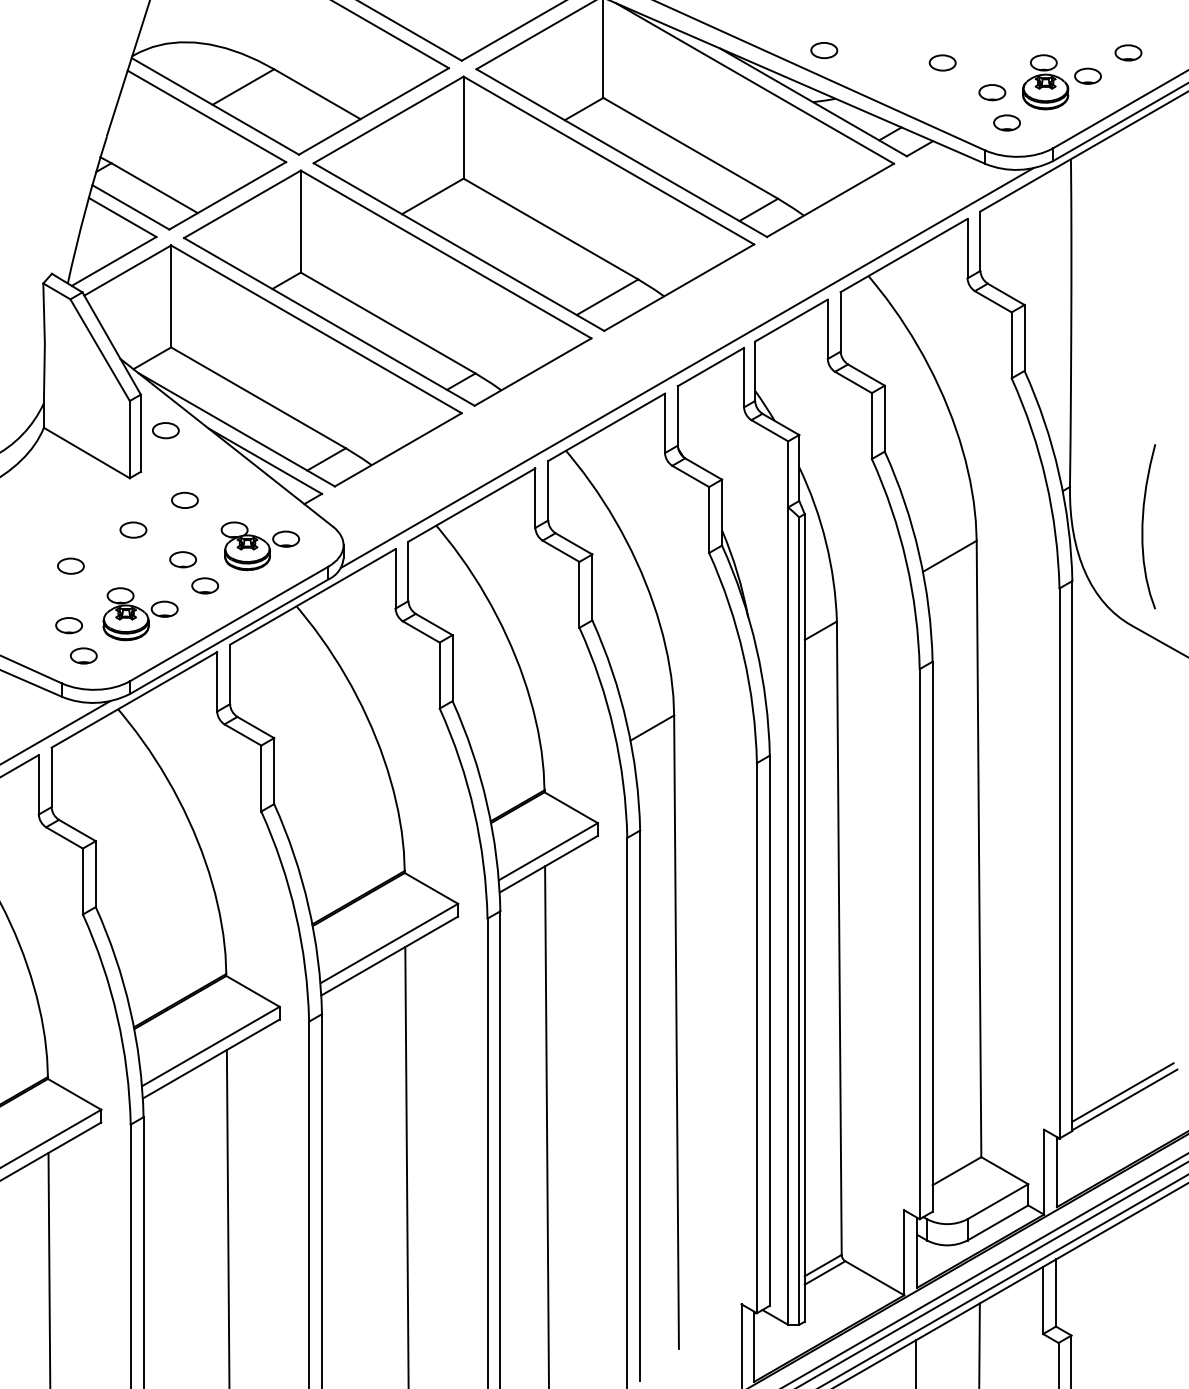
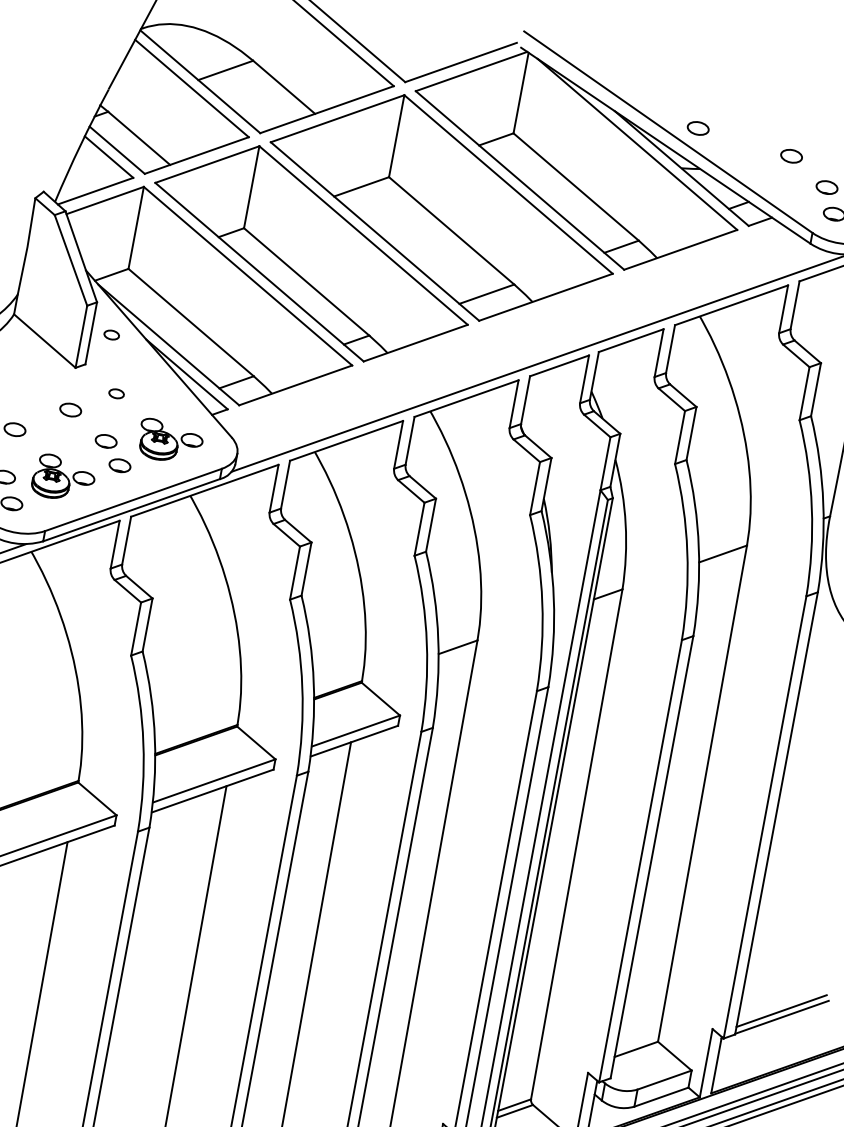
part: (165, 430) -> (111, 334), size x0.7
part: (184, 499) -> (116, 393), size x0.7

